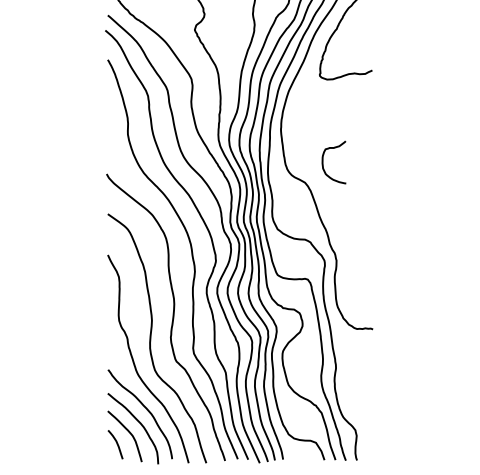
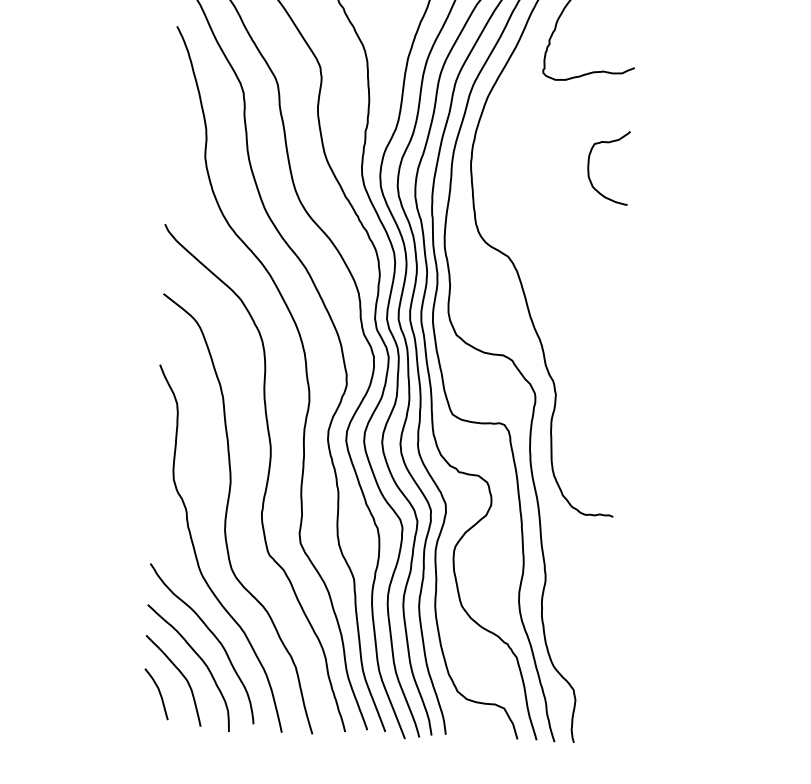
curve: (323, 162) -> (589, 166), moved

